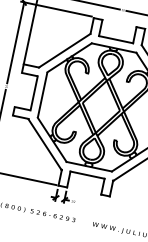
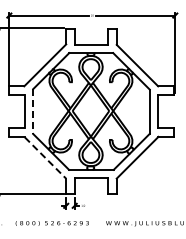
line: (42, 96) -> (33, 112), solid -> dashed
line: (45, 145) -> (45, 158), solid -> dashed

